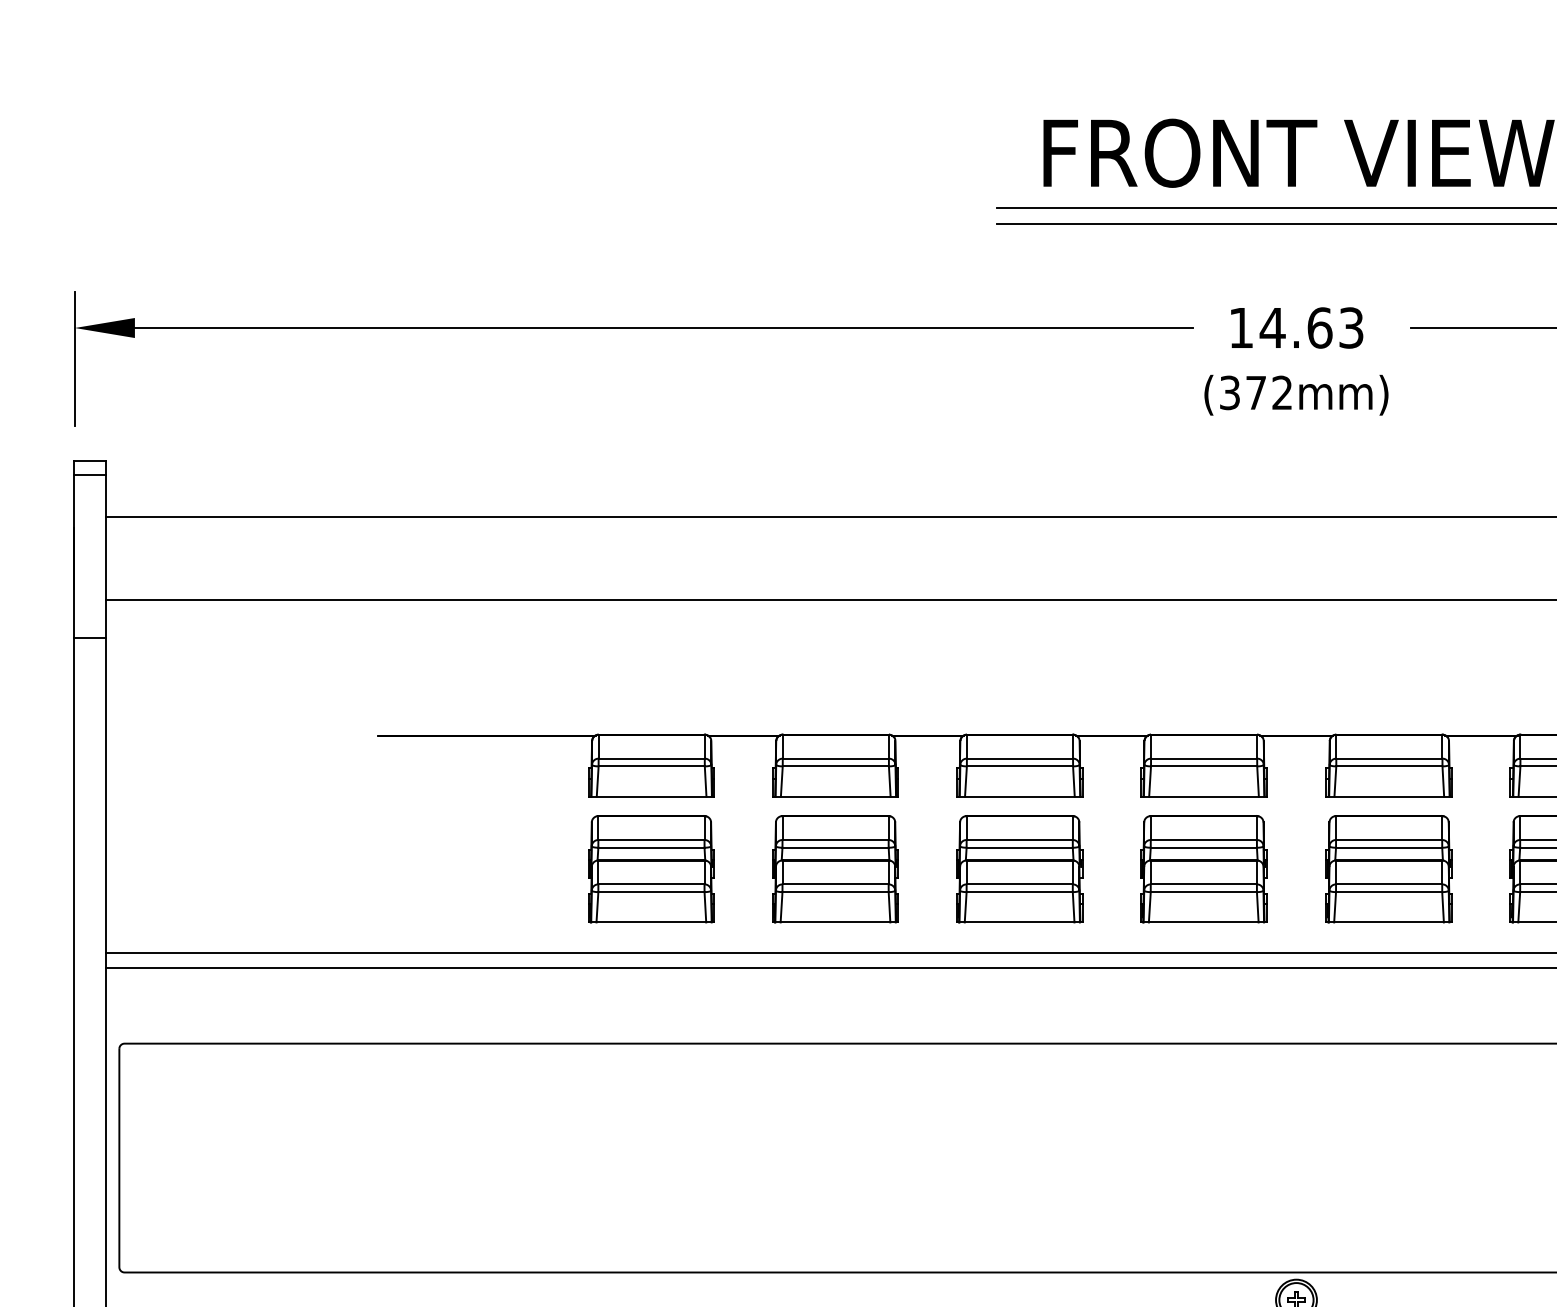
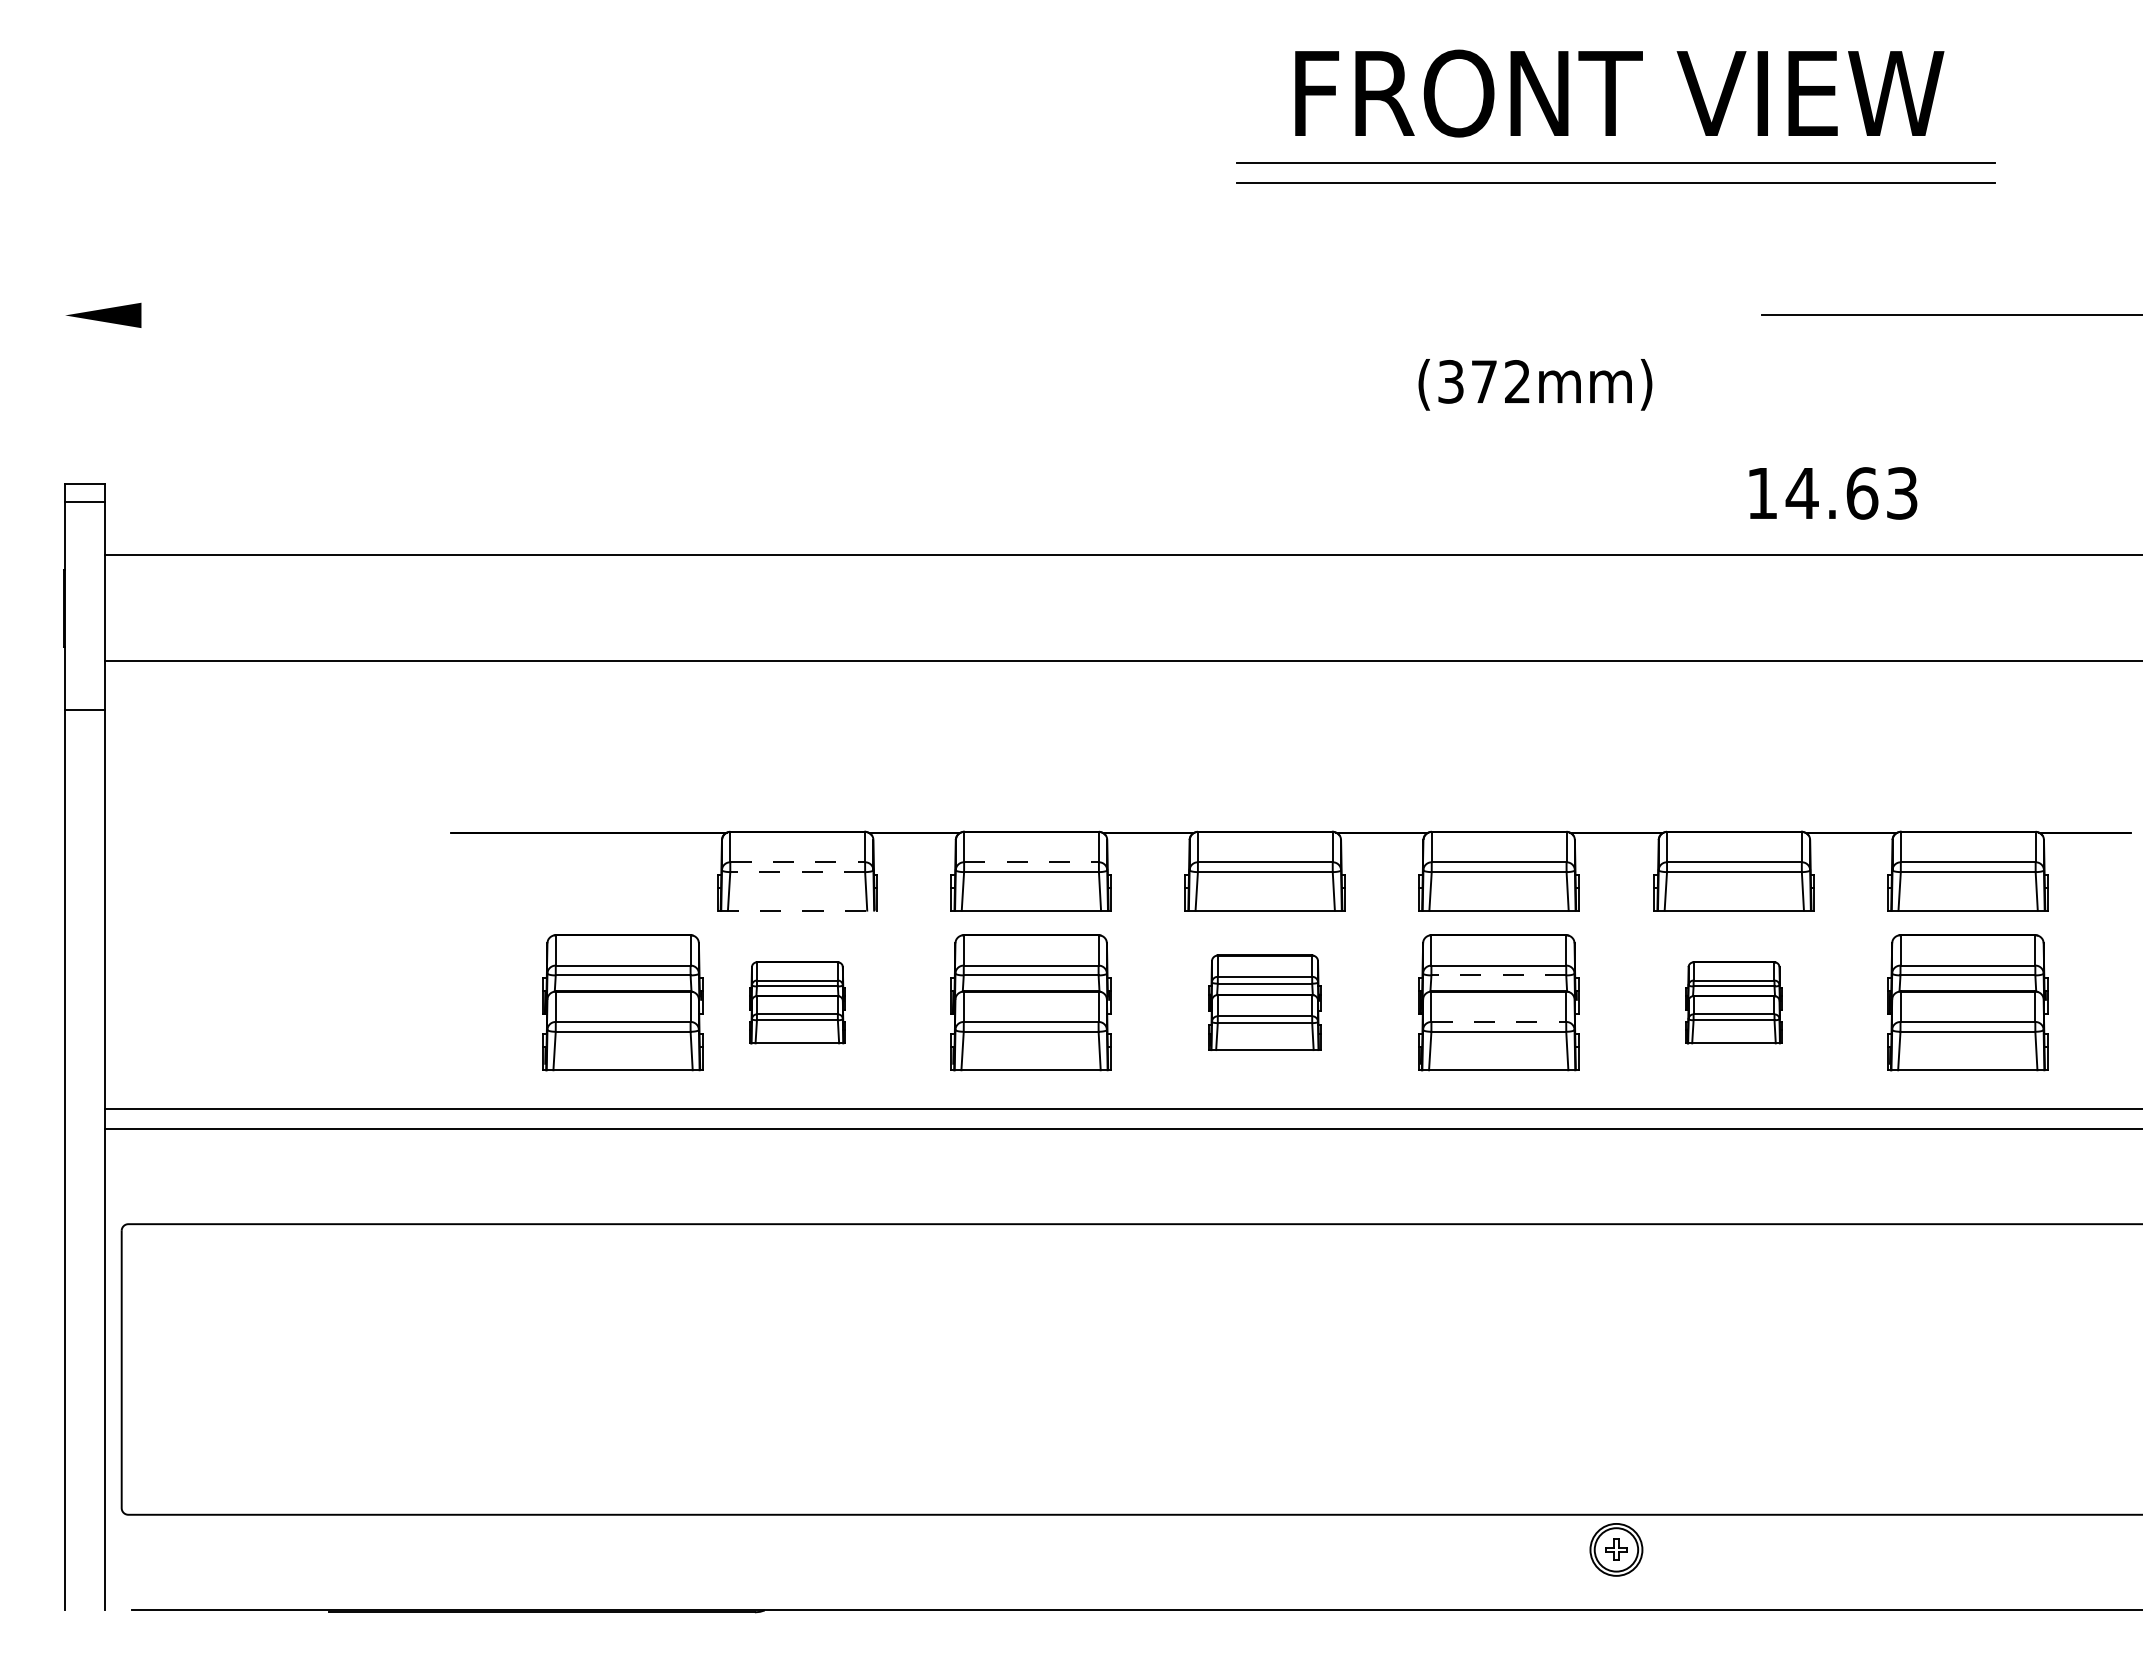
line: (653, 328) -> (800, 315), removed
text: (1297, 328) -> (1833, 493), moved
line: (75, 359) -> (65, 355), removed
text: (1296, 394) -> (1535, 384), moved
line: (652, 758) -> (798, 862), solid -> dashed
line: (836, 758) -> (1032, 862), solid -> dashed
line: (651, 766) -> (797, 872), solid -> dashed
line: (651, 796) -> (797, 910), solid -> dashed
line: (1203, 847) -> (1498, 975), solid -> dashed
part: (513, 869) -> (622, 1002), added
part: (651, 869) -> (797, 1002), size x0.6
part: (1019, 869) -> (1264, 1002), size x0.7
part: (1388, 869) -> (1733, 1002), size x0.6
line: (1204, 884) -> (1499, 1021), solid -> dashed

